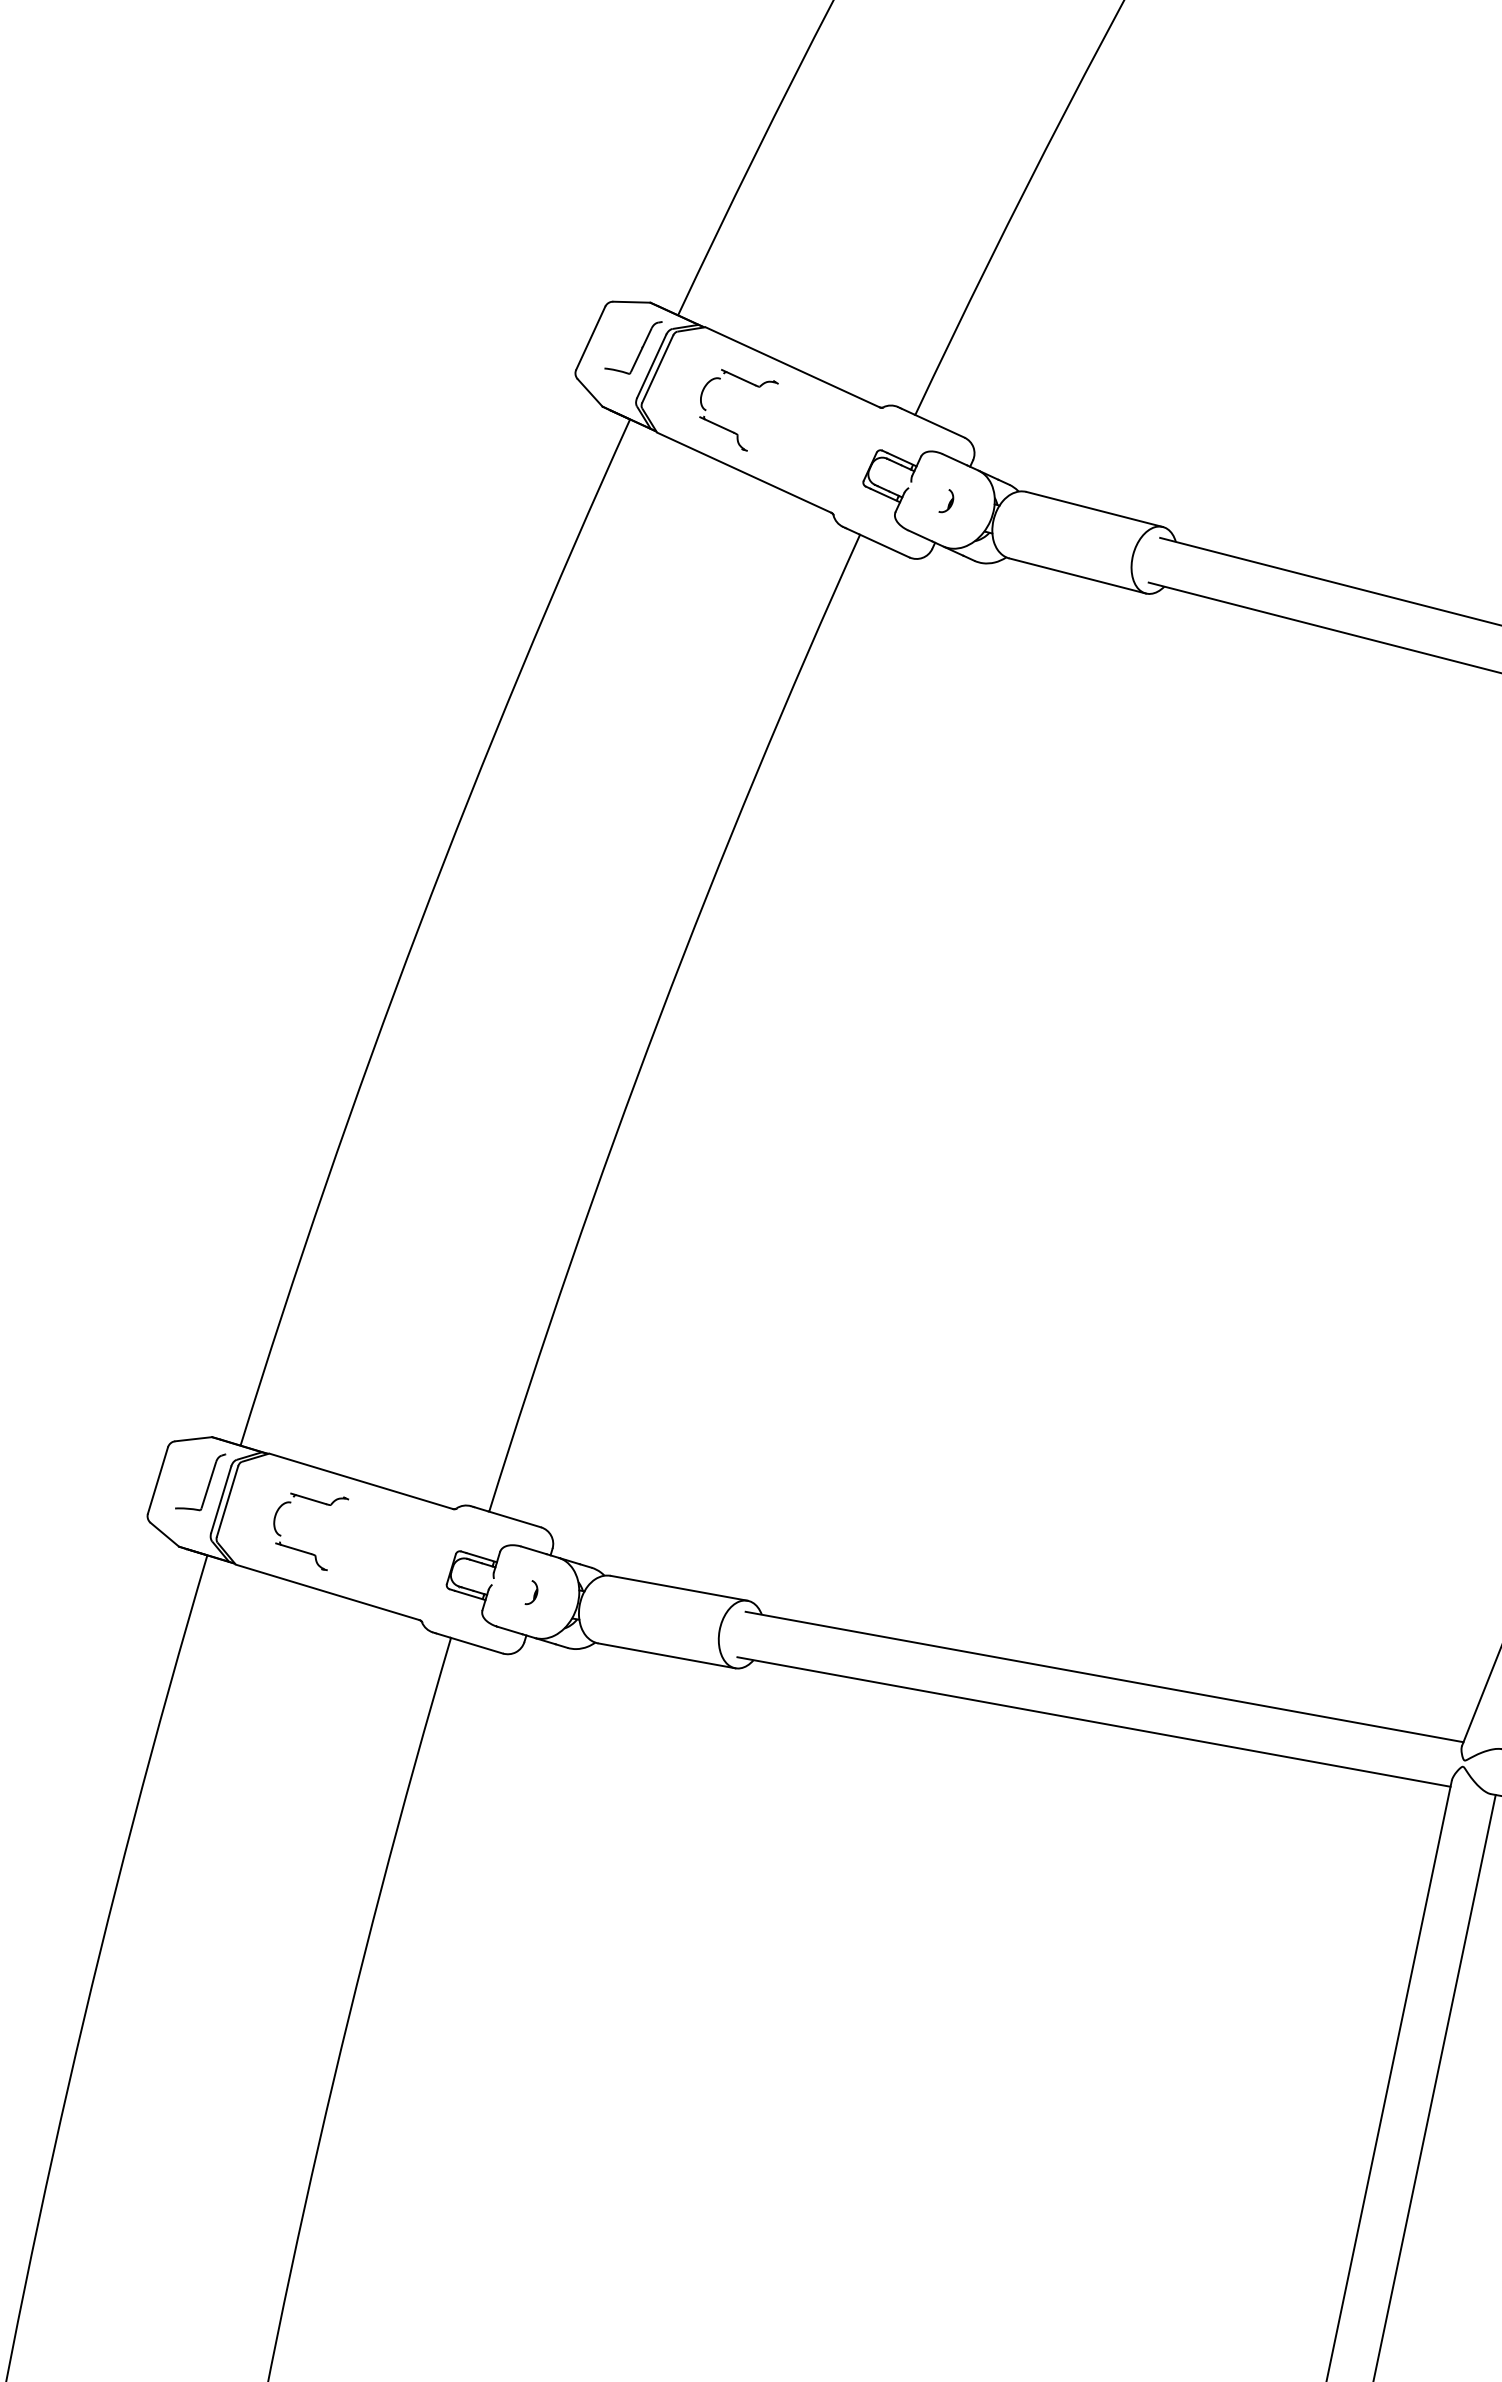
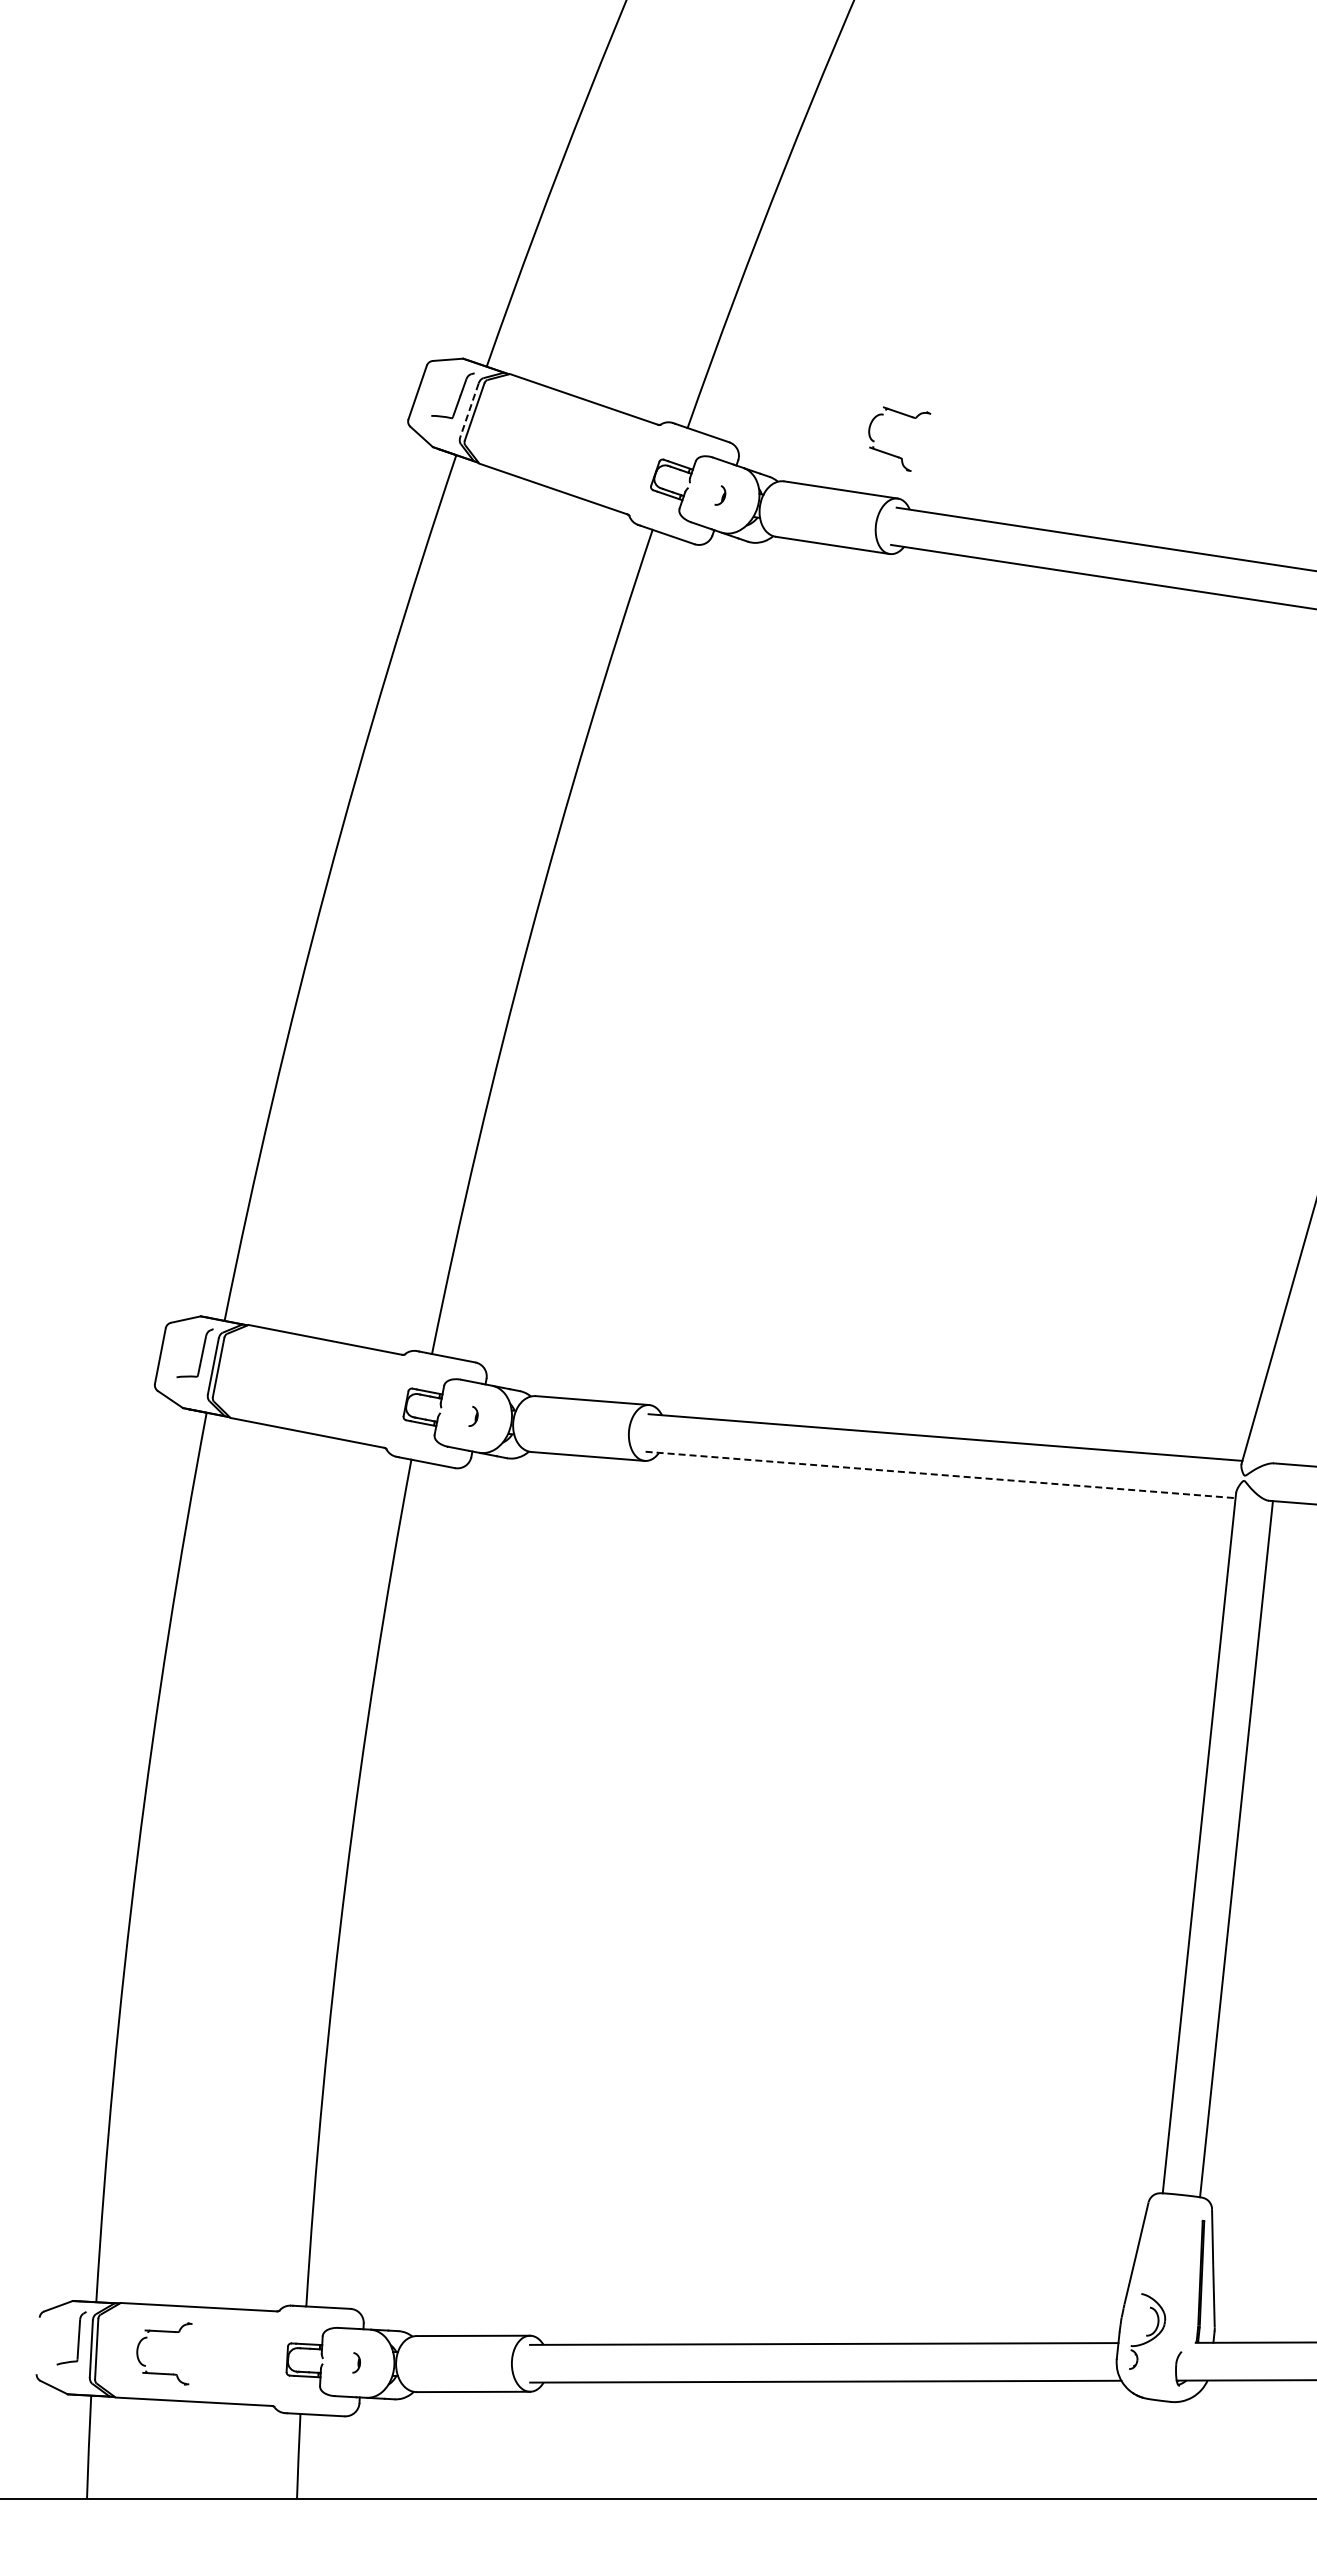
line: (651, 366) -> (469, 410), solid -> dashed
part: (727, 428) -> (893, 454), moved
part: (303, 1550) -> (284, 1400), removed
line: (1093, 1721) -> (940, 1474), solid -> dashed

